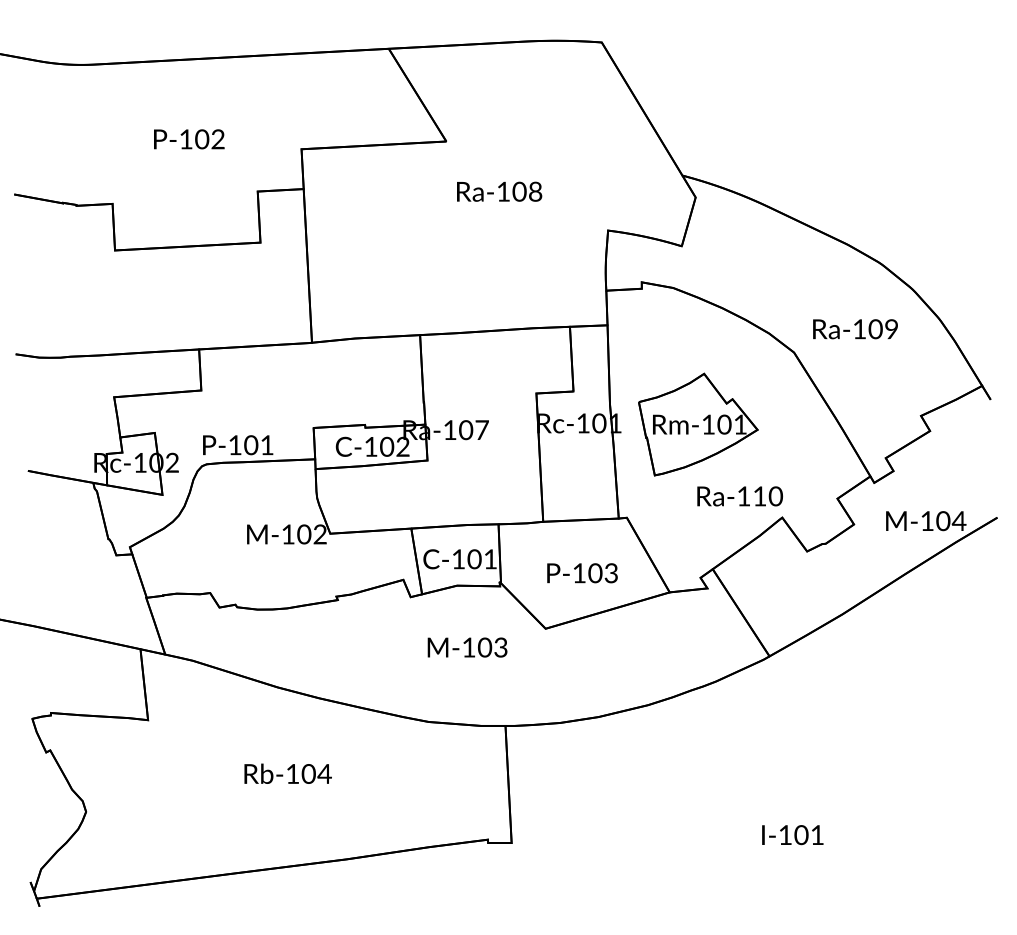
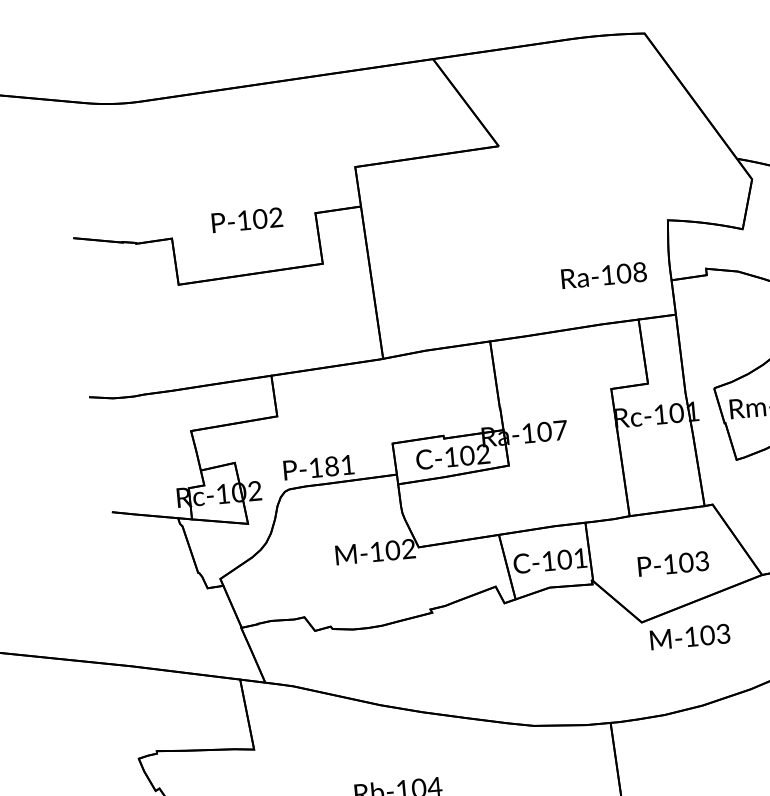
text: (189, 139) -> (247, 220), moved
text: (499, 191) -> (604, 275), moved
text: (251, 445) -> (332, 466), P-101 -> P-181
text: (467, 647) -> (690, 636), moved

